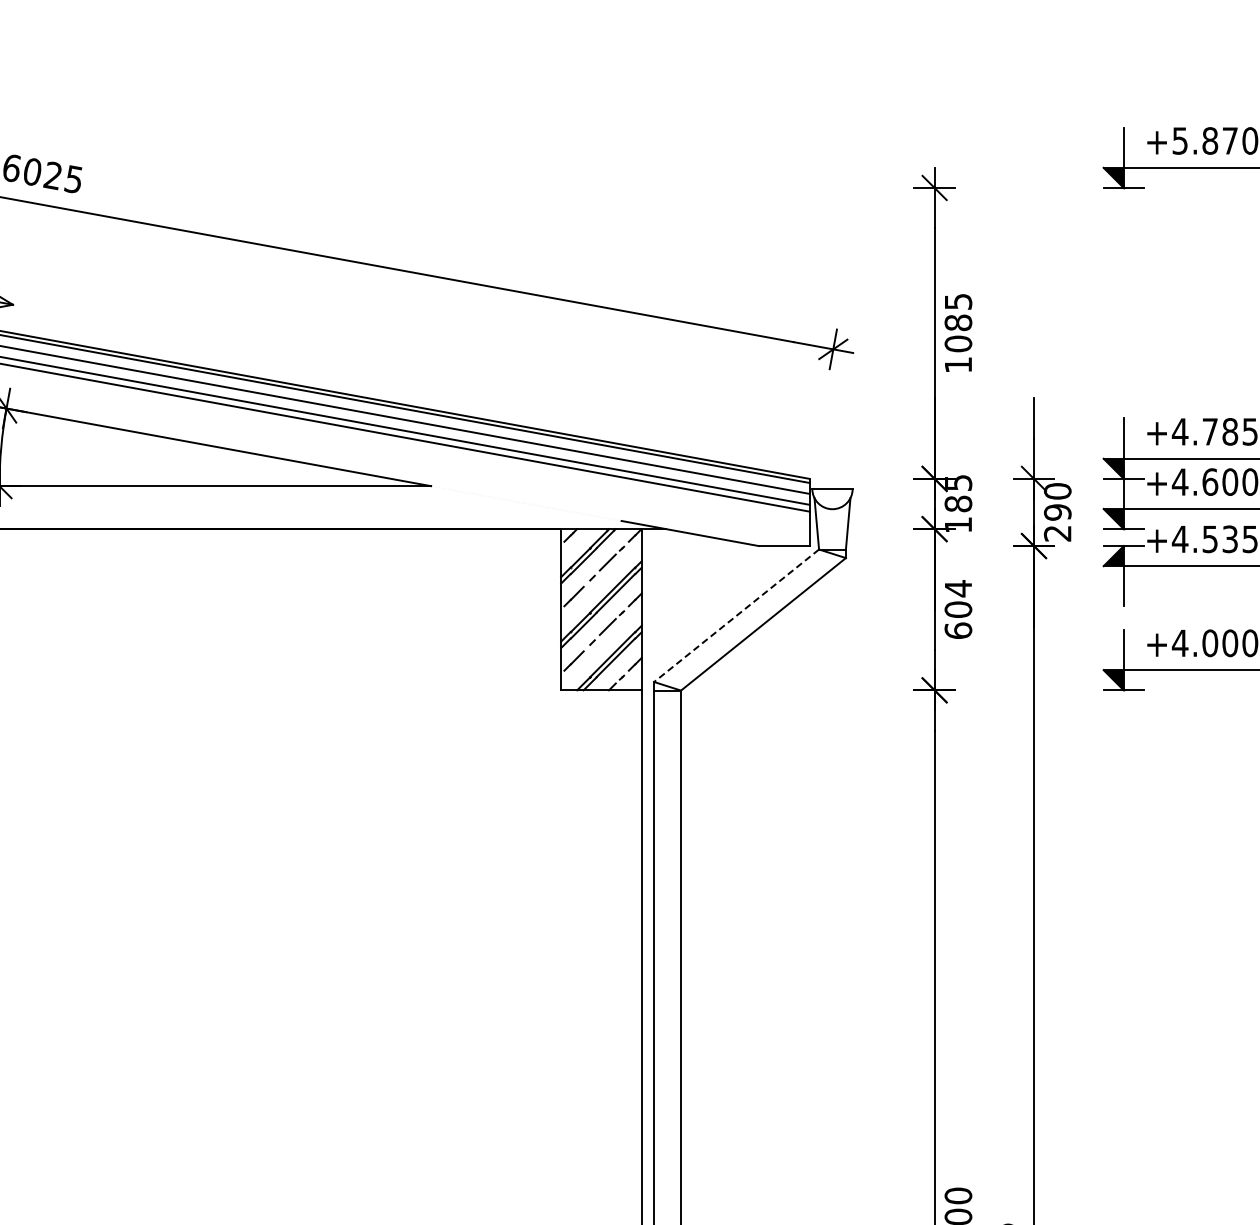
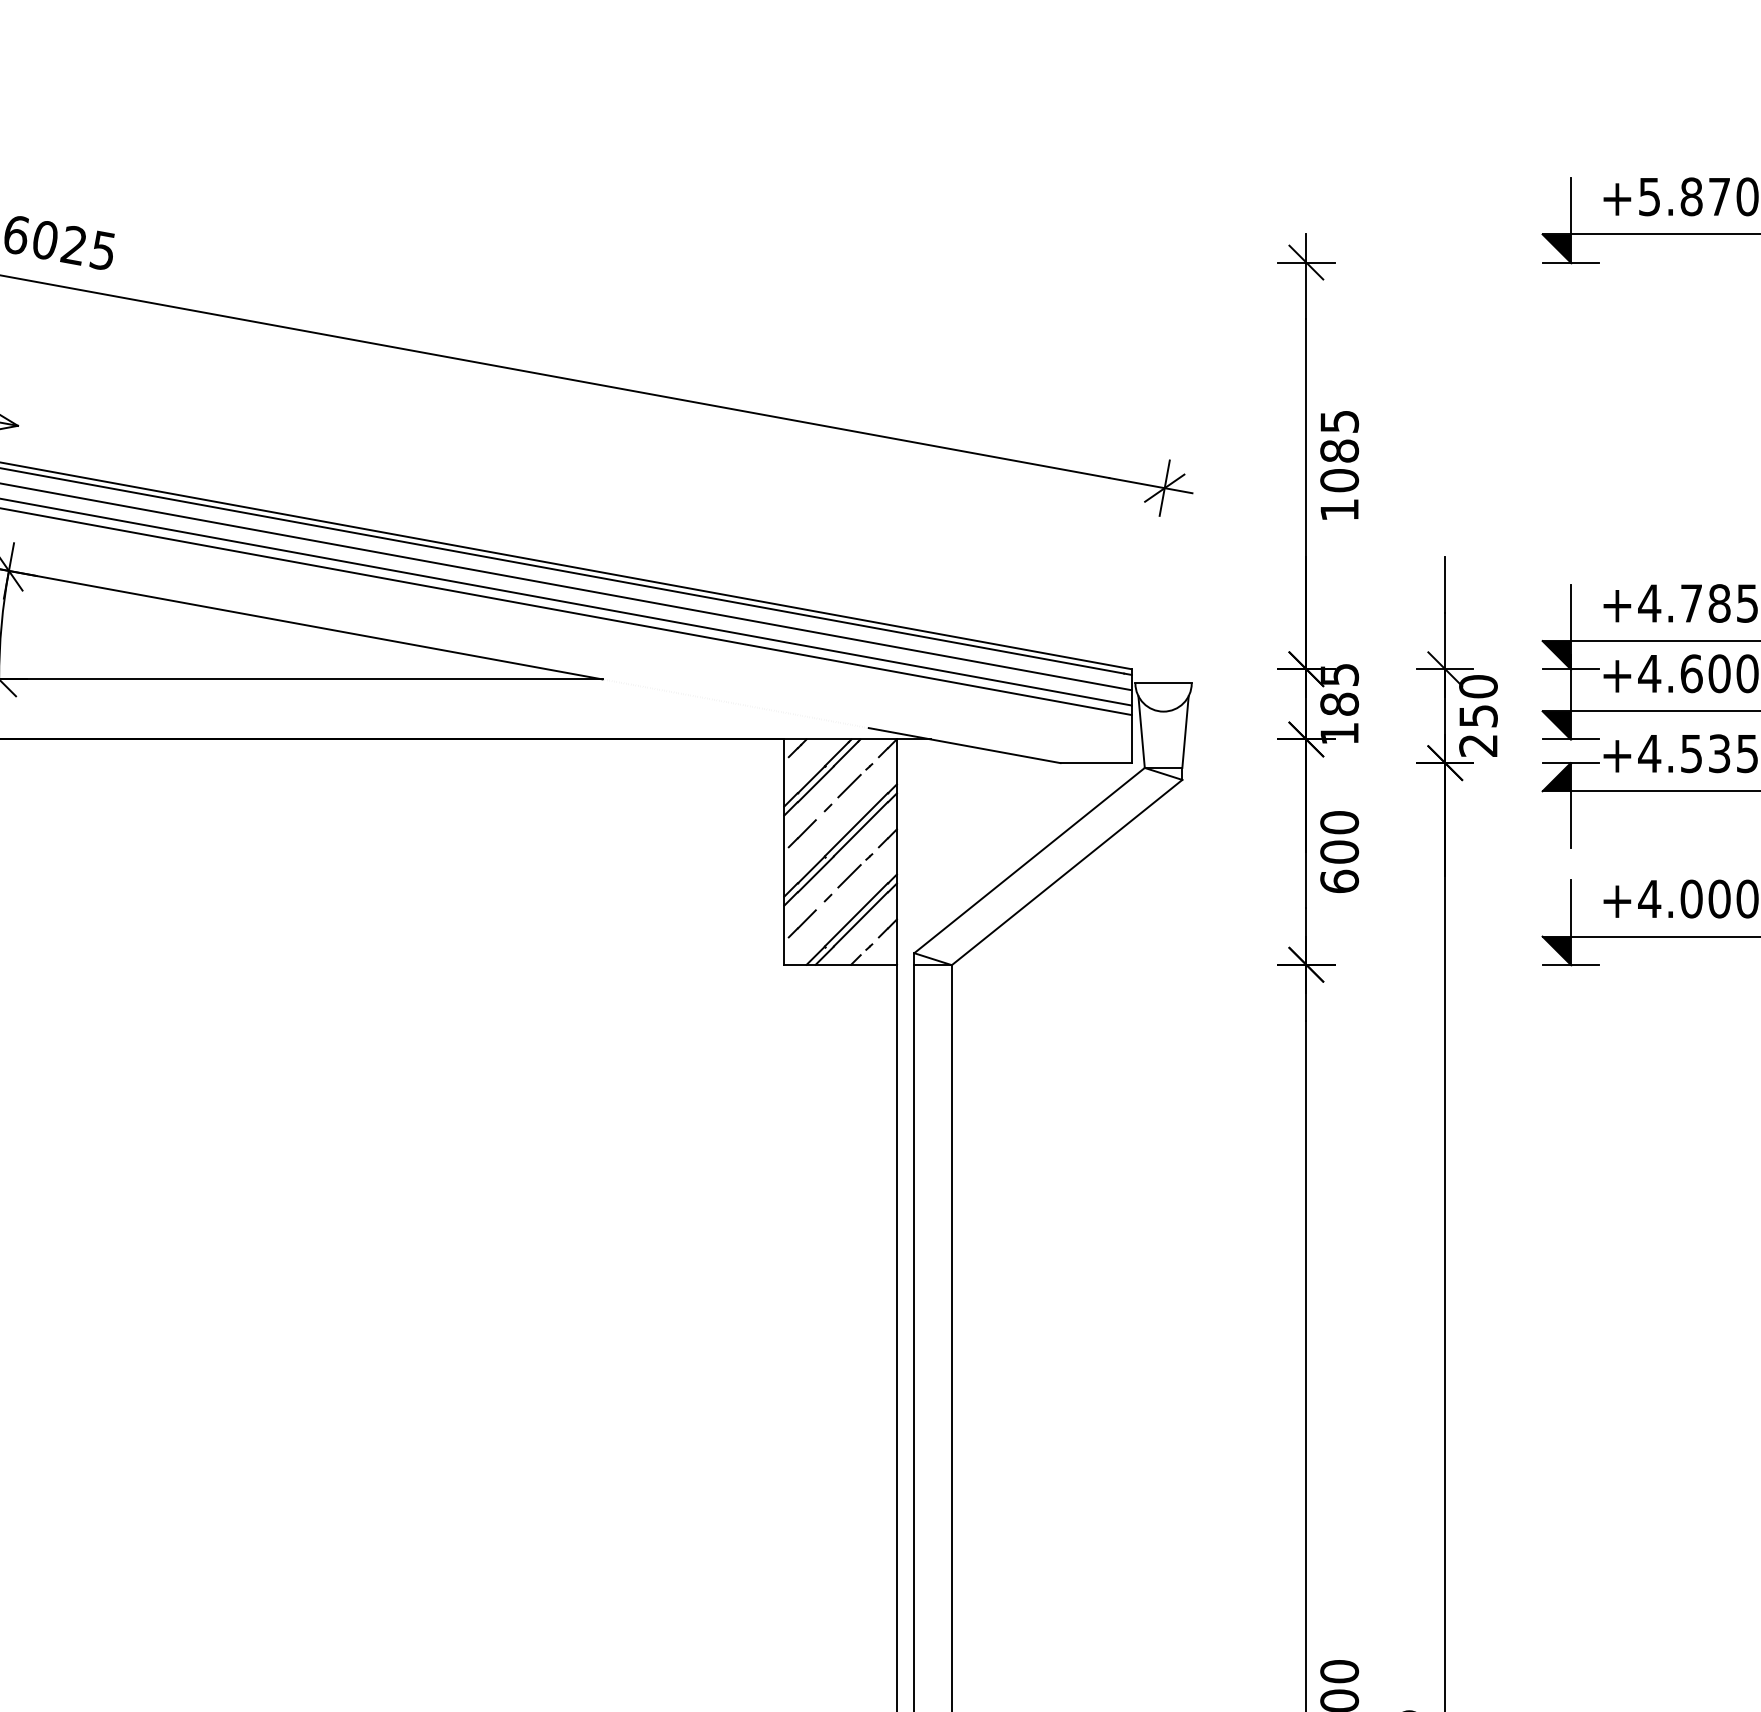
text: (1057, 512) -> (1478, 716), 290 -> 250
text: (958, 588) -> (1339, 822), 604 -> 600
line: (736, 615) -> (1029, 860), dashed -> solid

